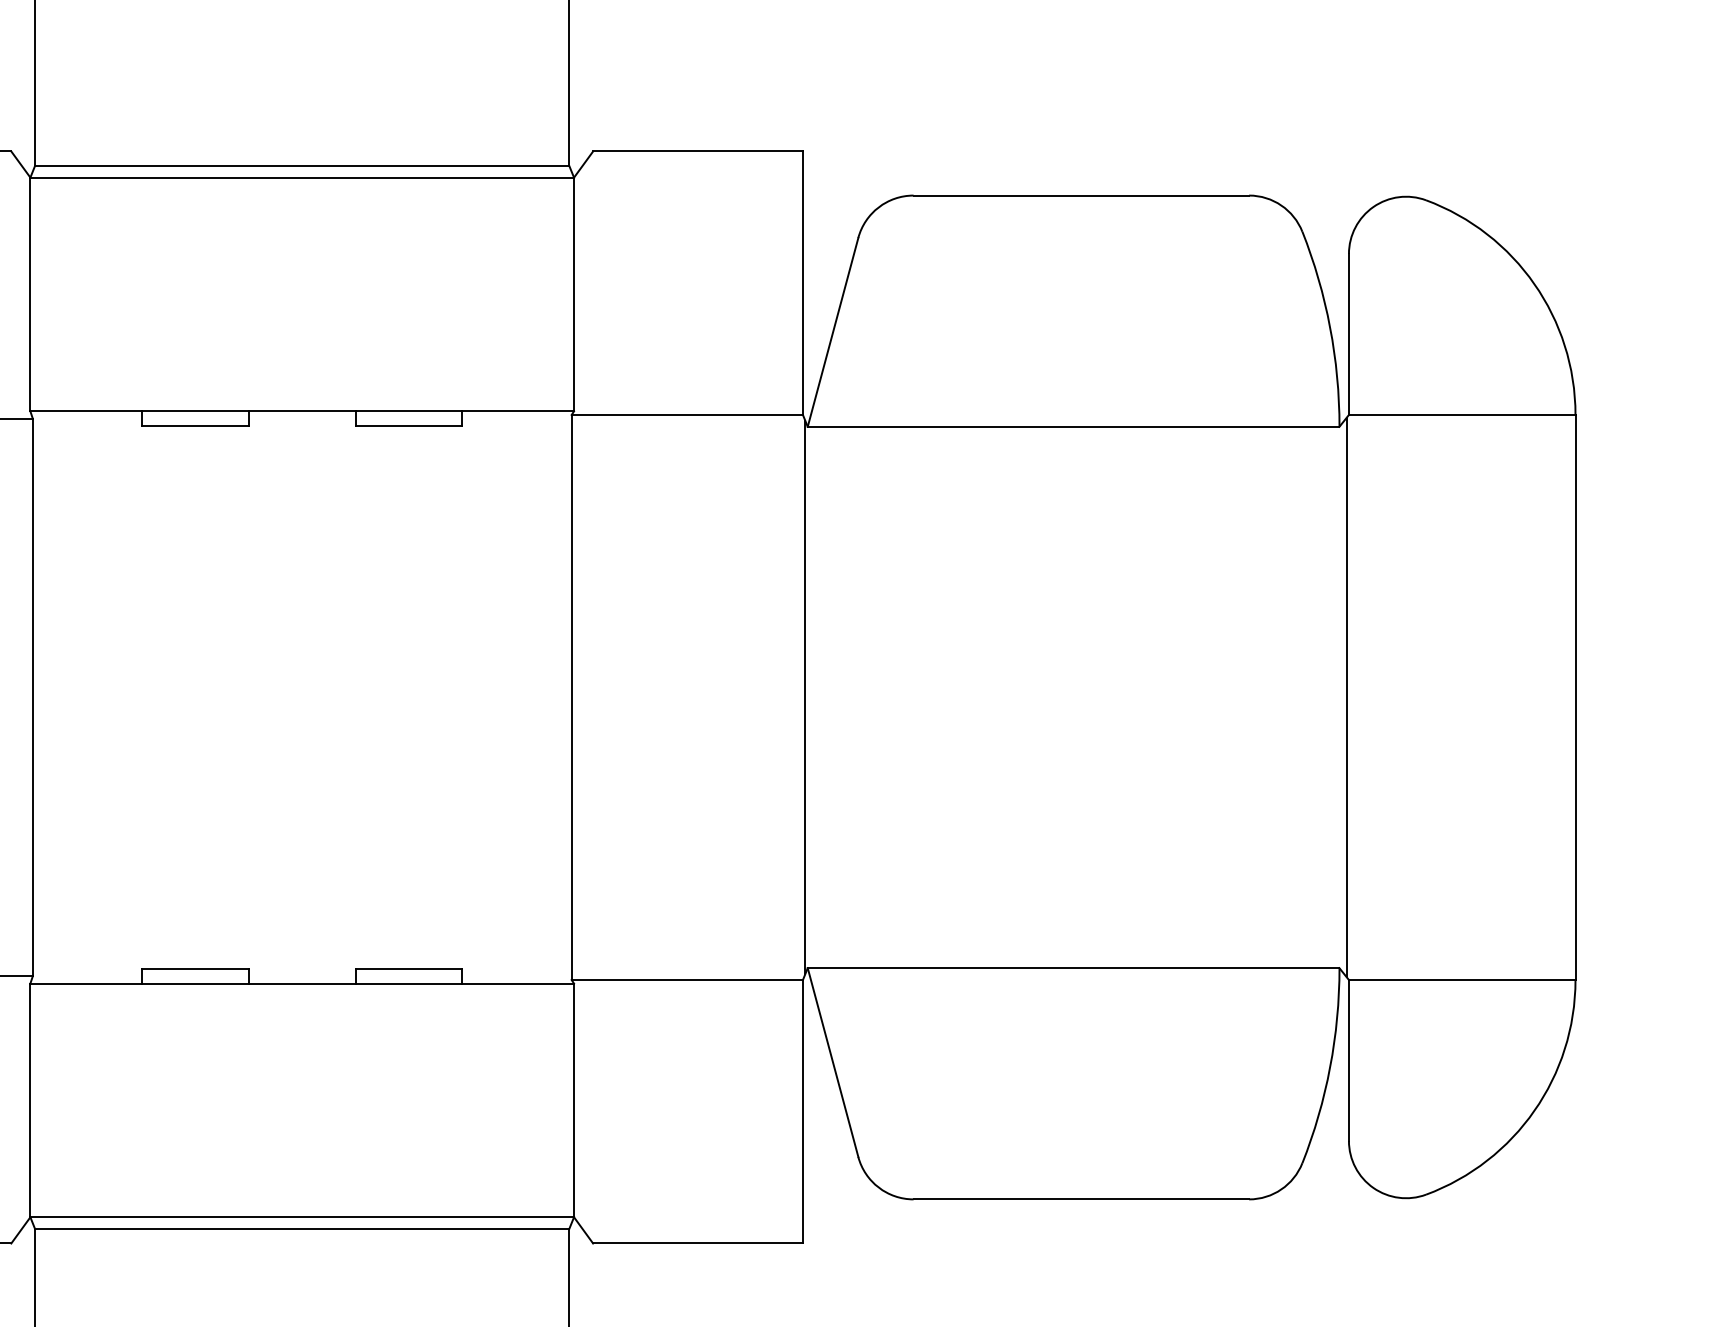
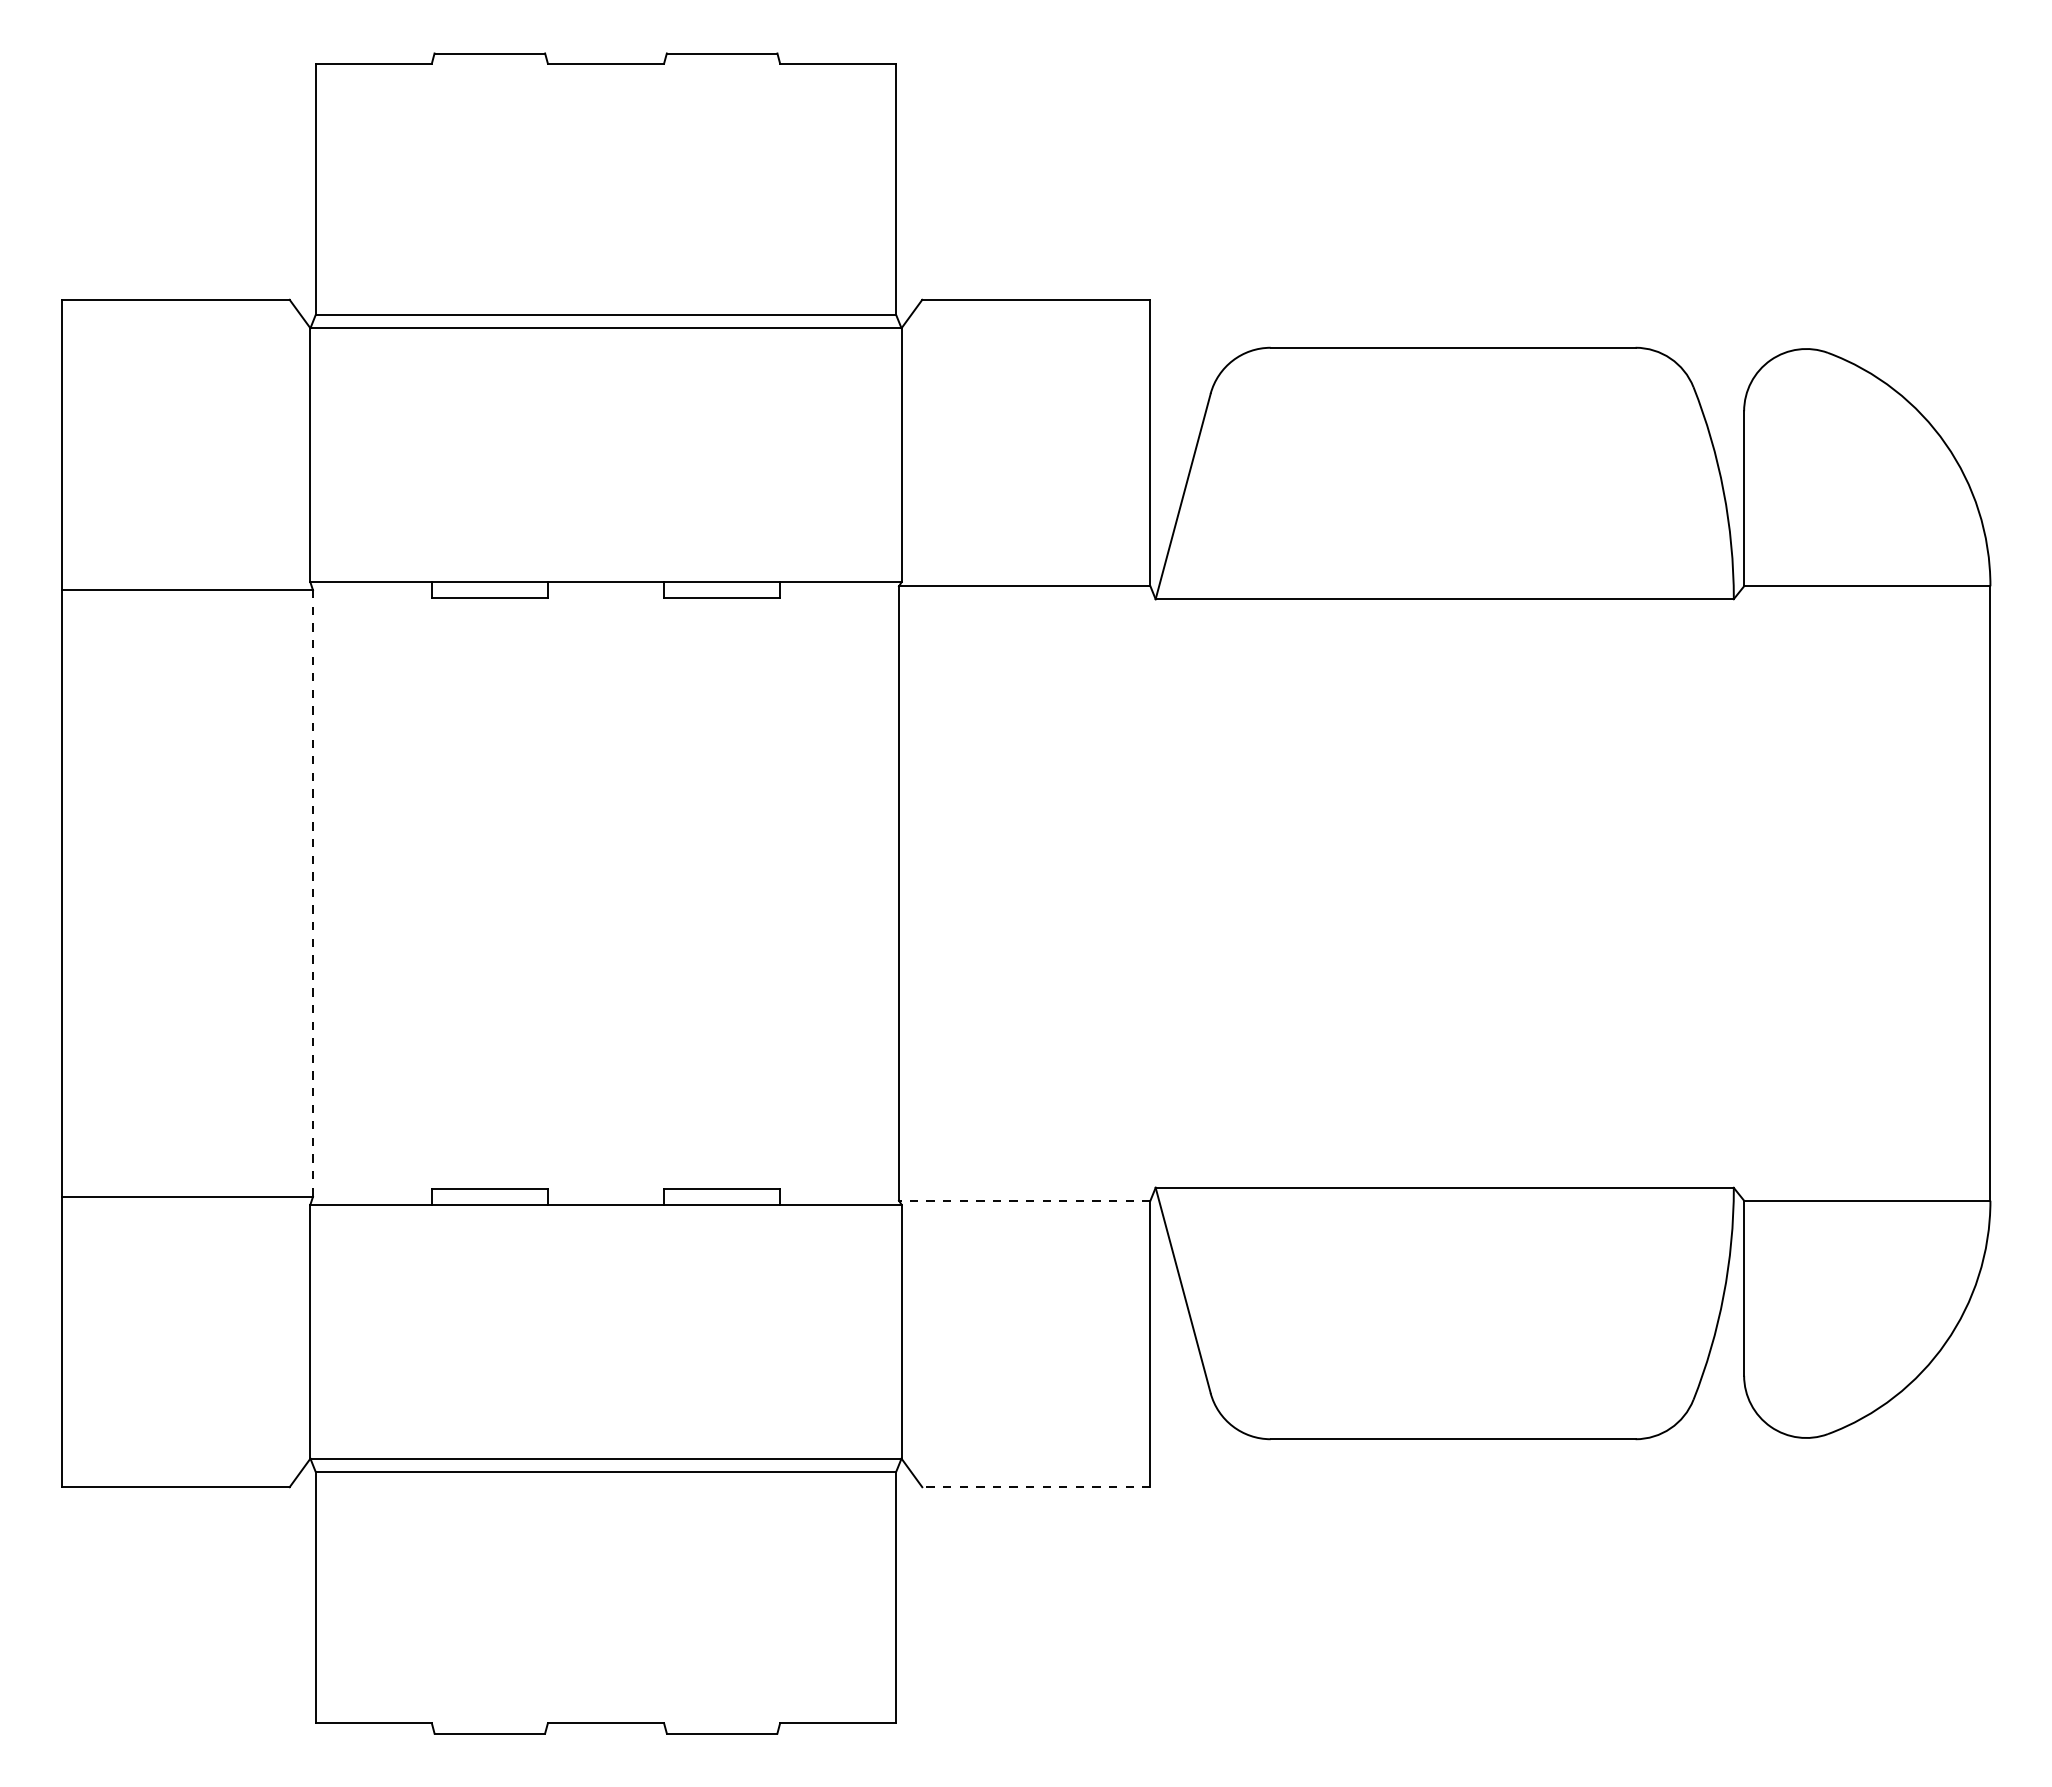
line: (805, 697) -> (1153, 893), removed
line: (1346, 697) -> (1741, 893), removed
line: (33, 698) -> (313, 894), solid -> dashed
line: (687, 979) -> (1024, 1200), solid -> dashed
line: (697, 1243) -> (1035, 1487), solid -> dashed

